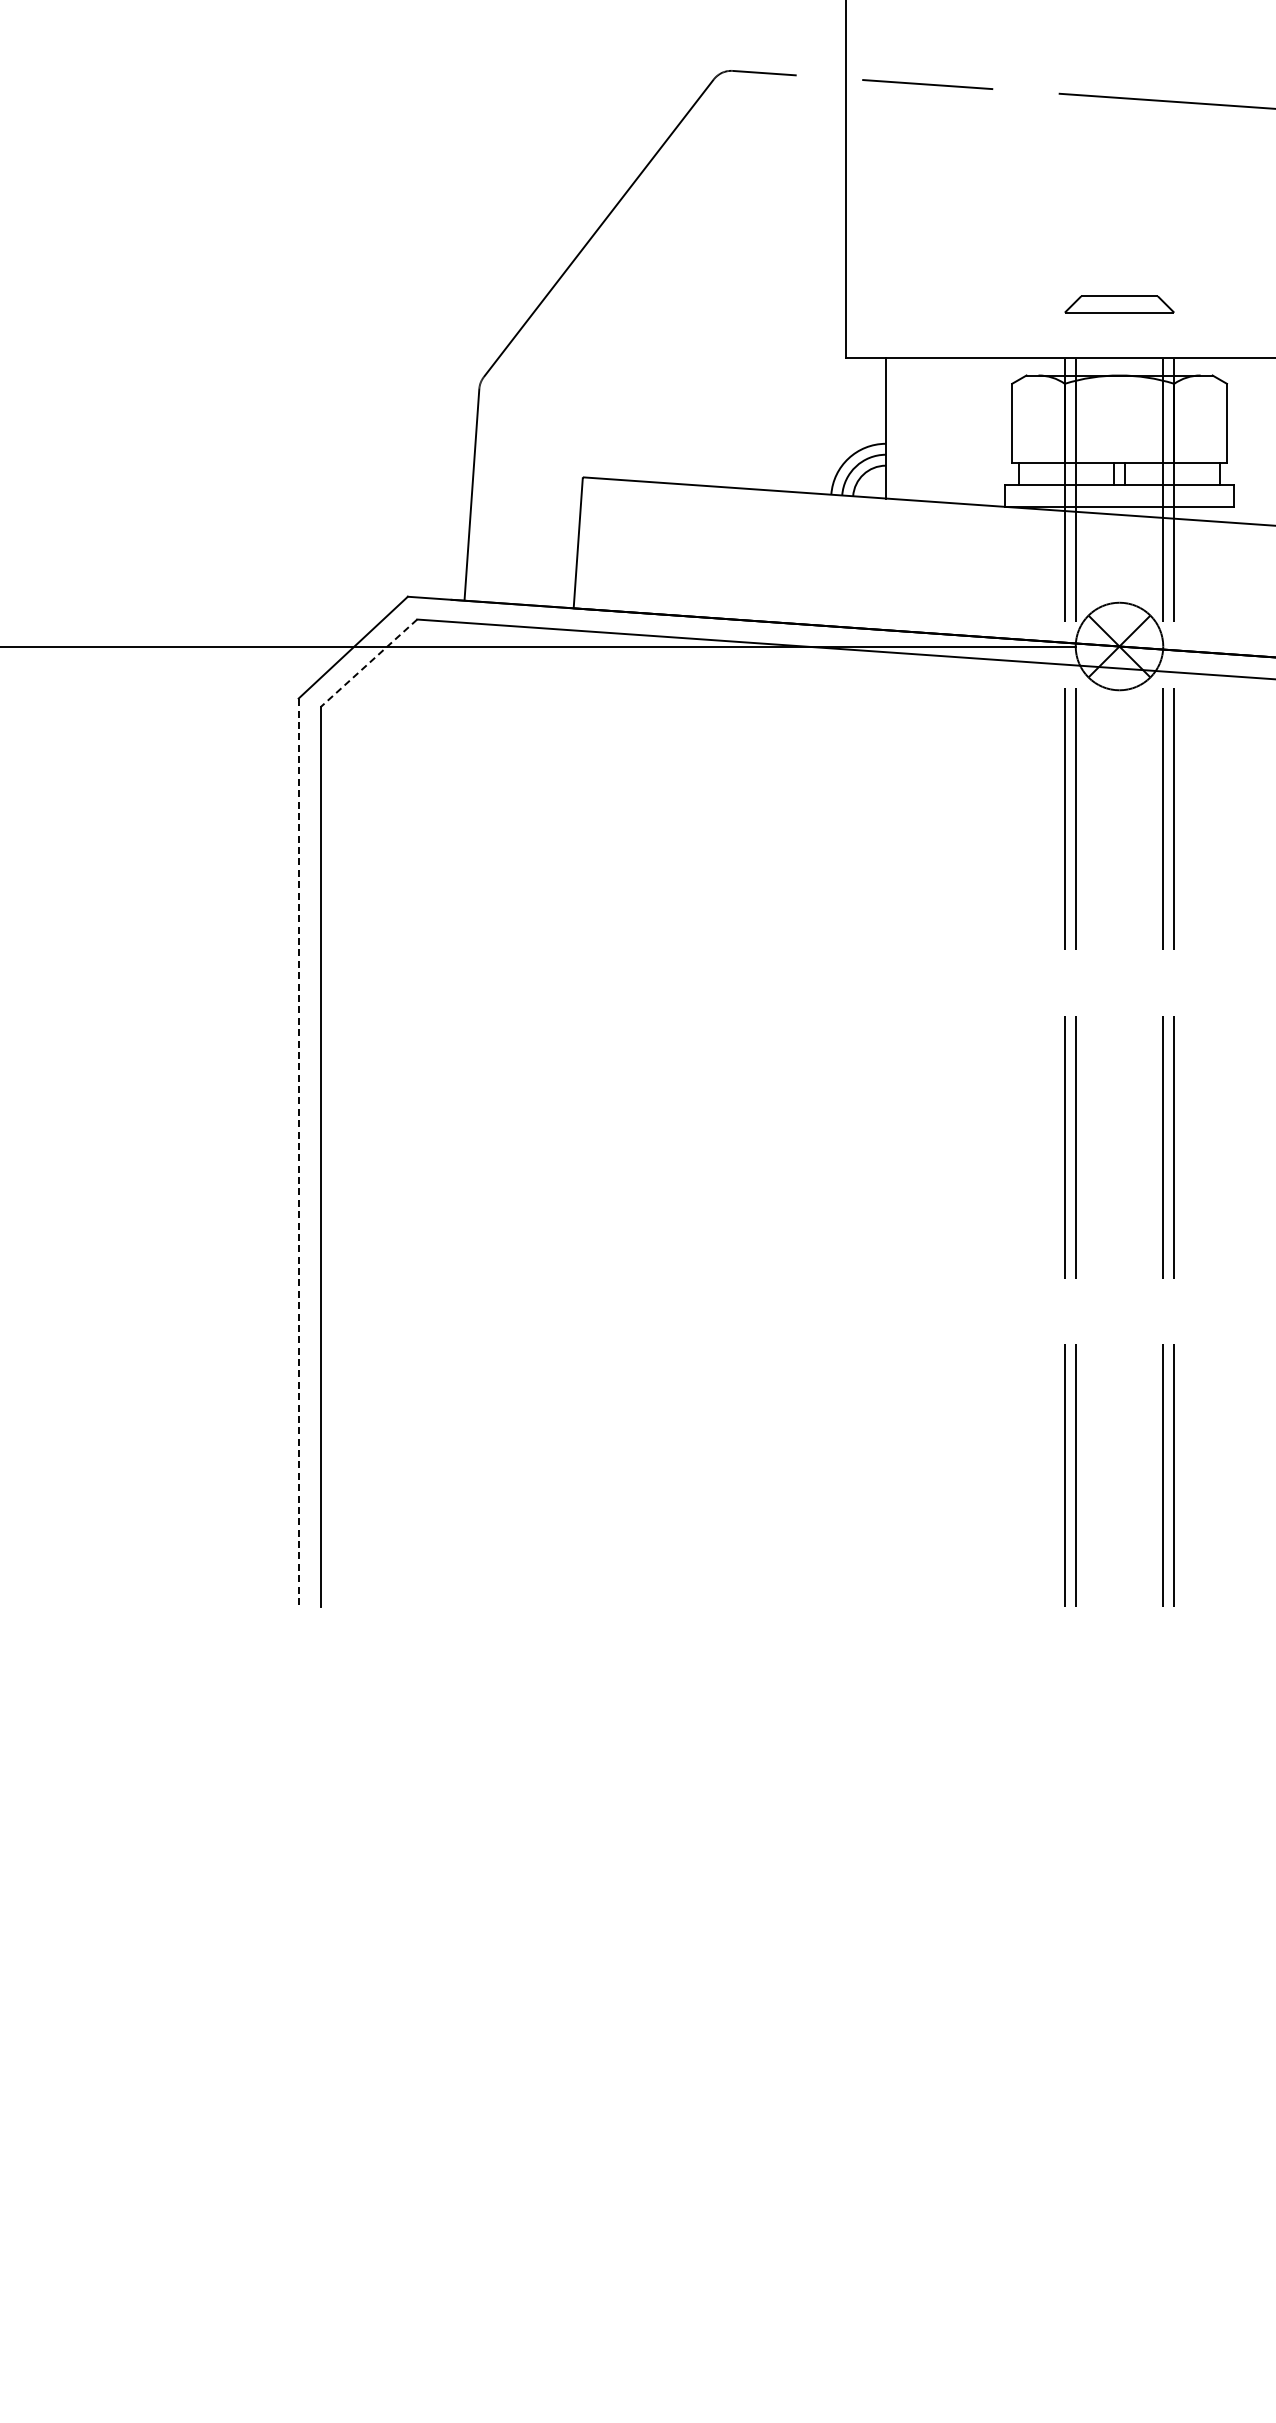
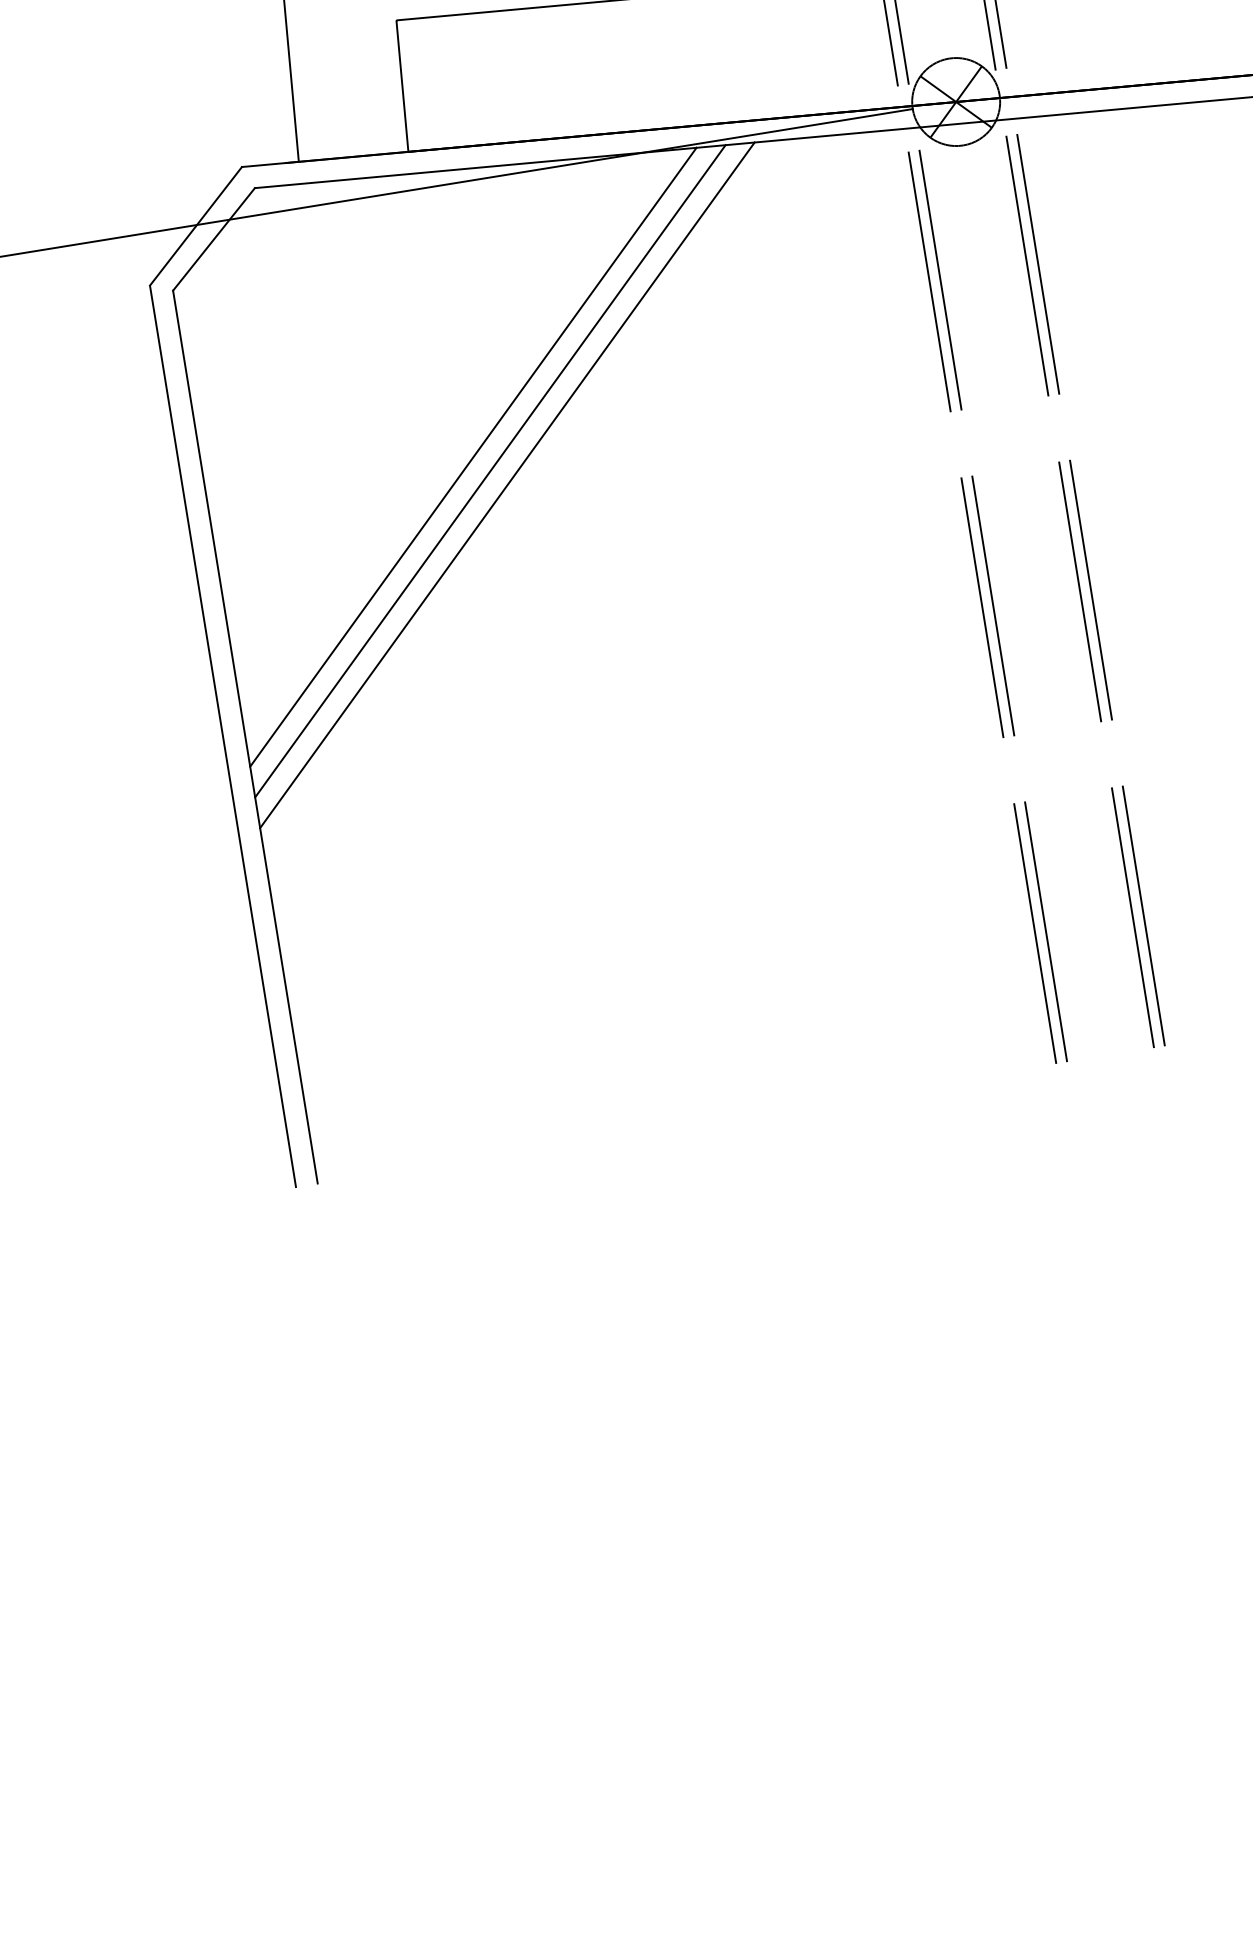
line: (368, 663) -> (213, 239), dashed -> solid
line: (588, 918) -> (472, 457), added
line: (603, 934) -> (490, 470), added
line: (617, 951) -> (507, 485), added
line: (298, 1153) -> (222, 737), dashed -> solid

